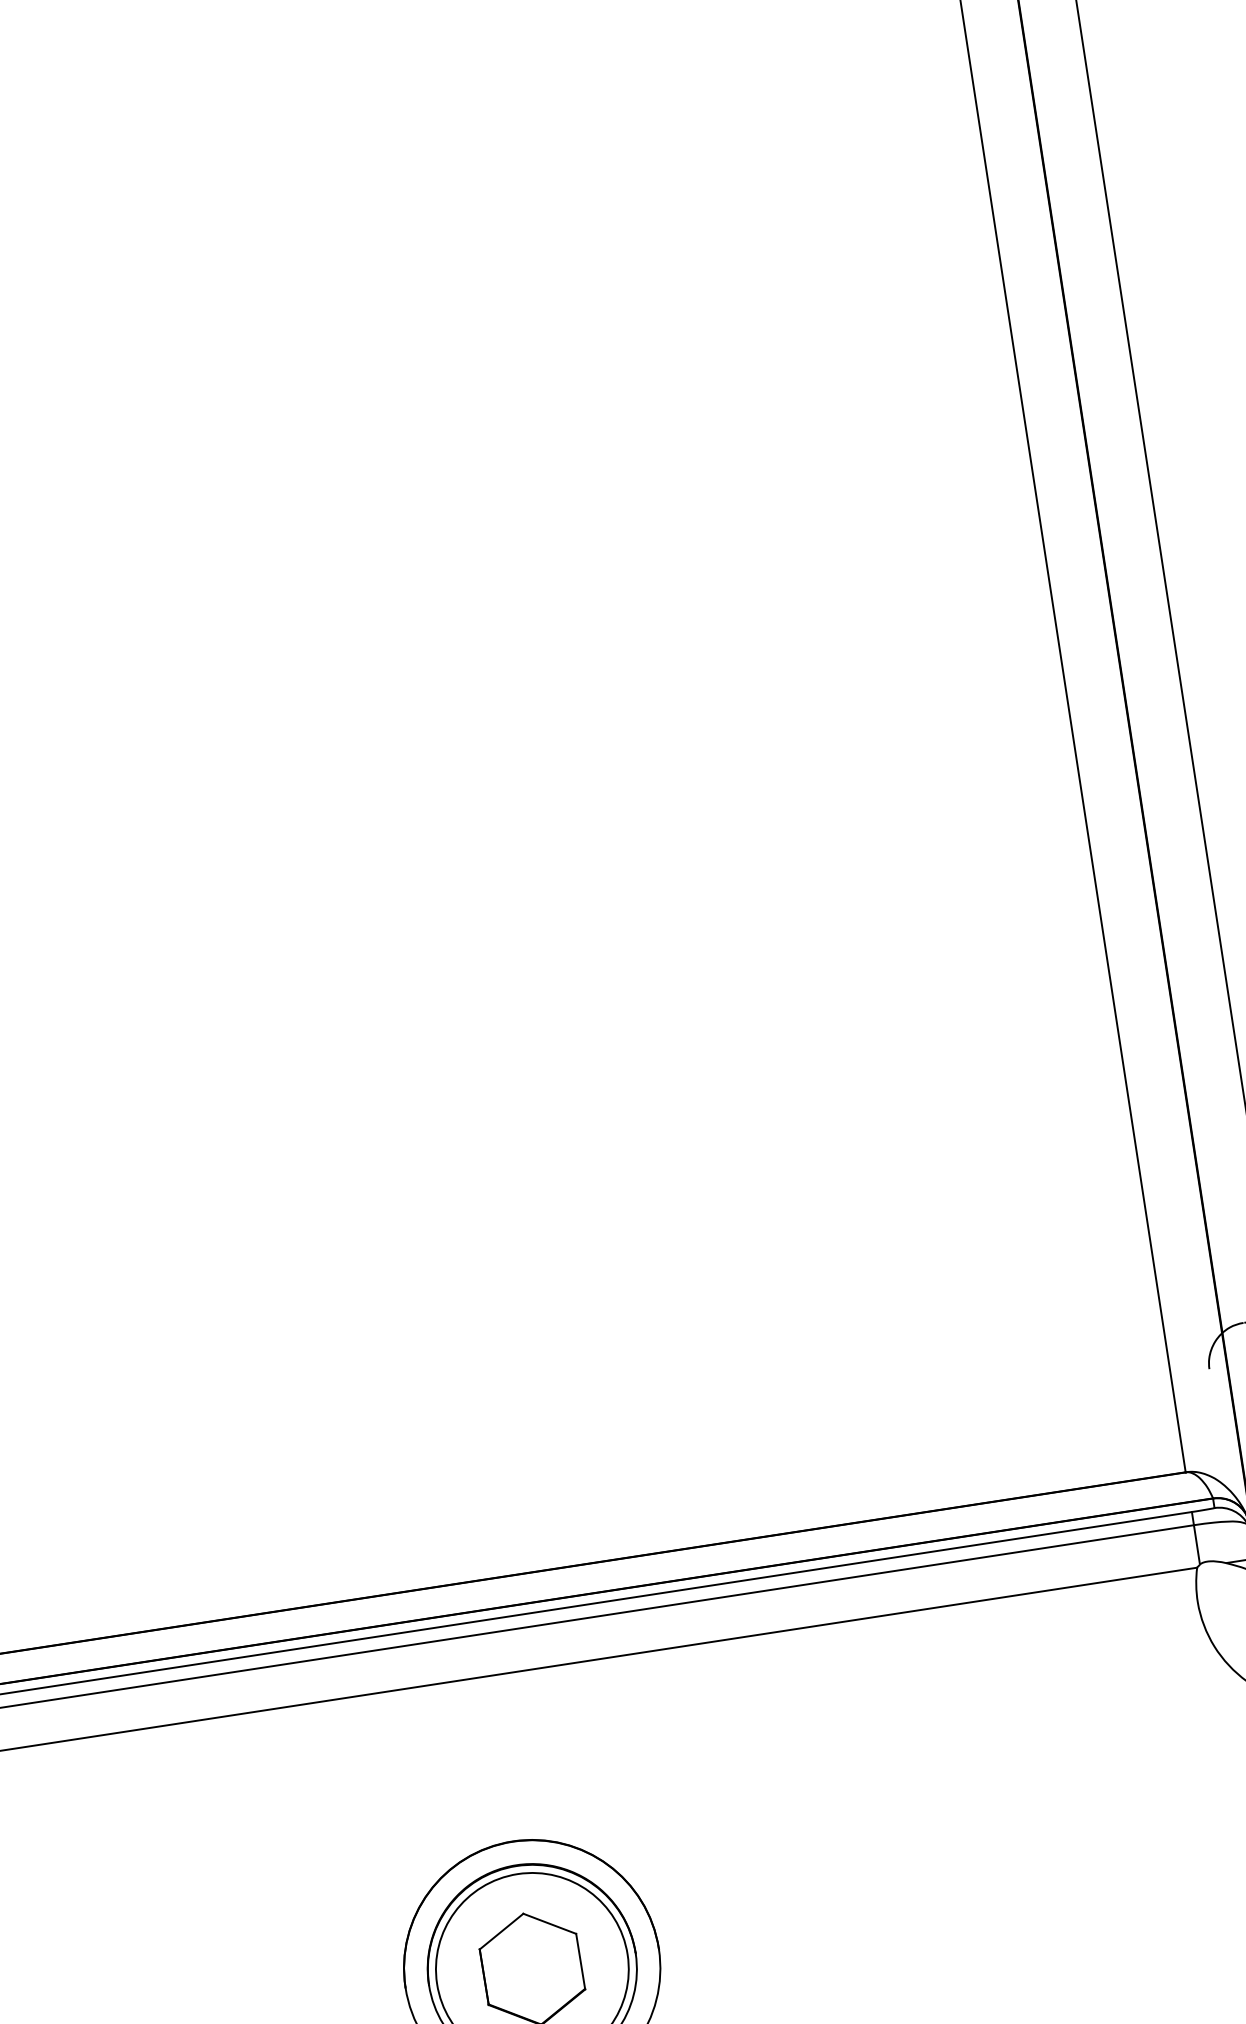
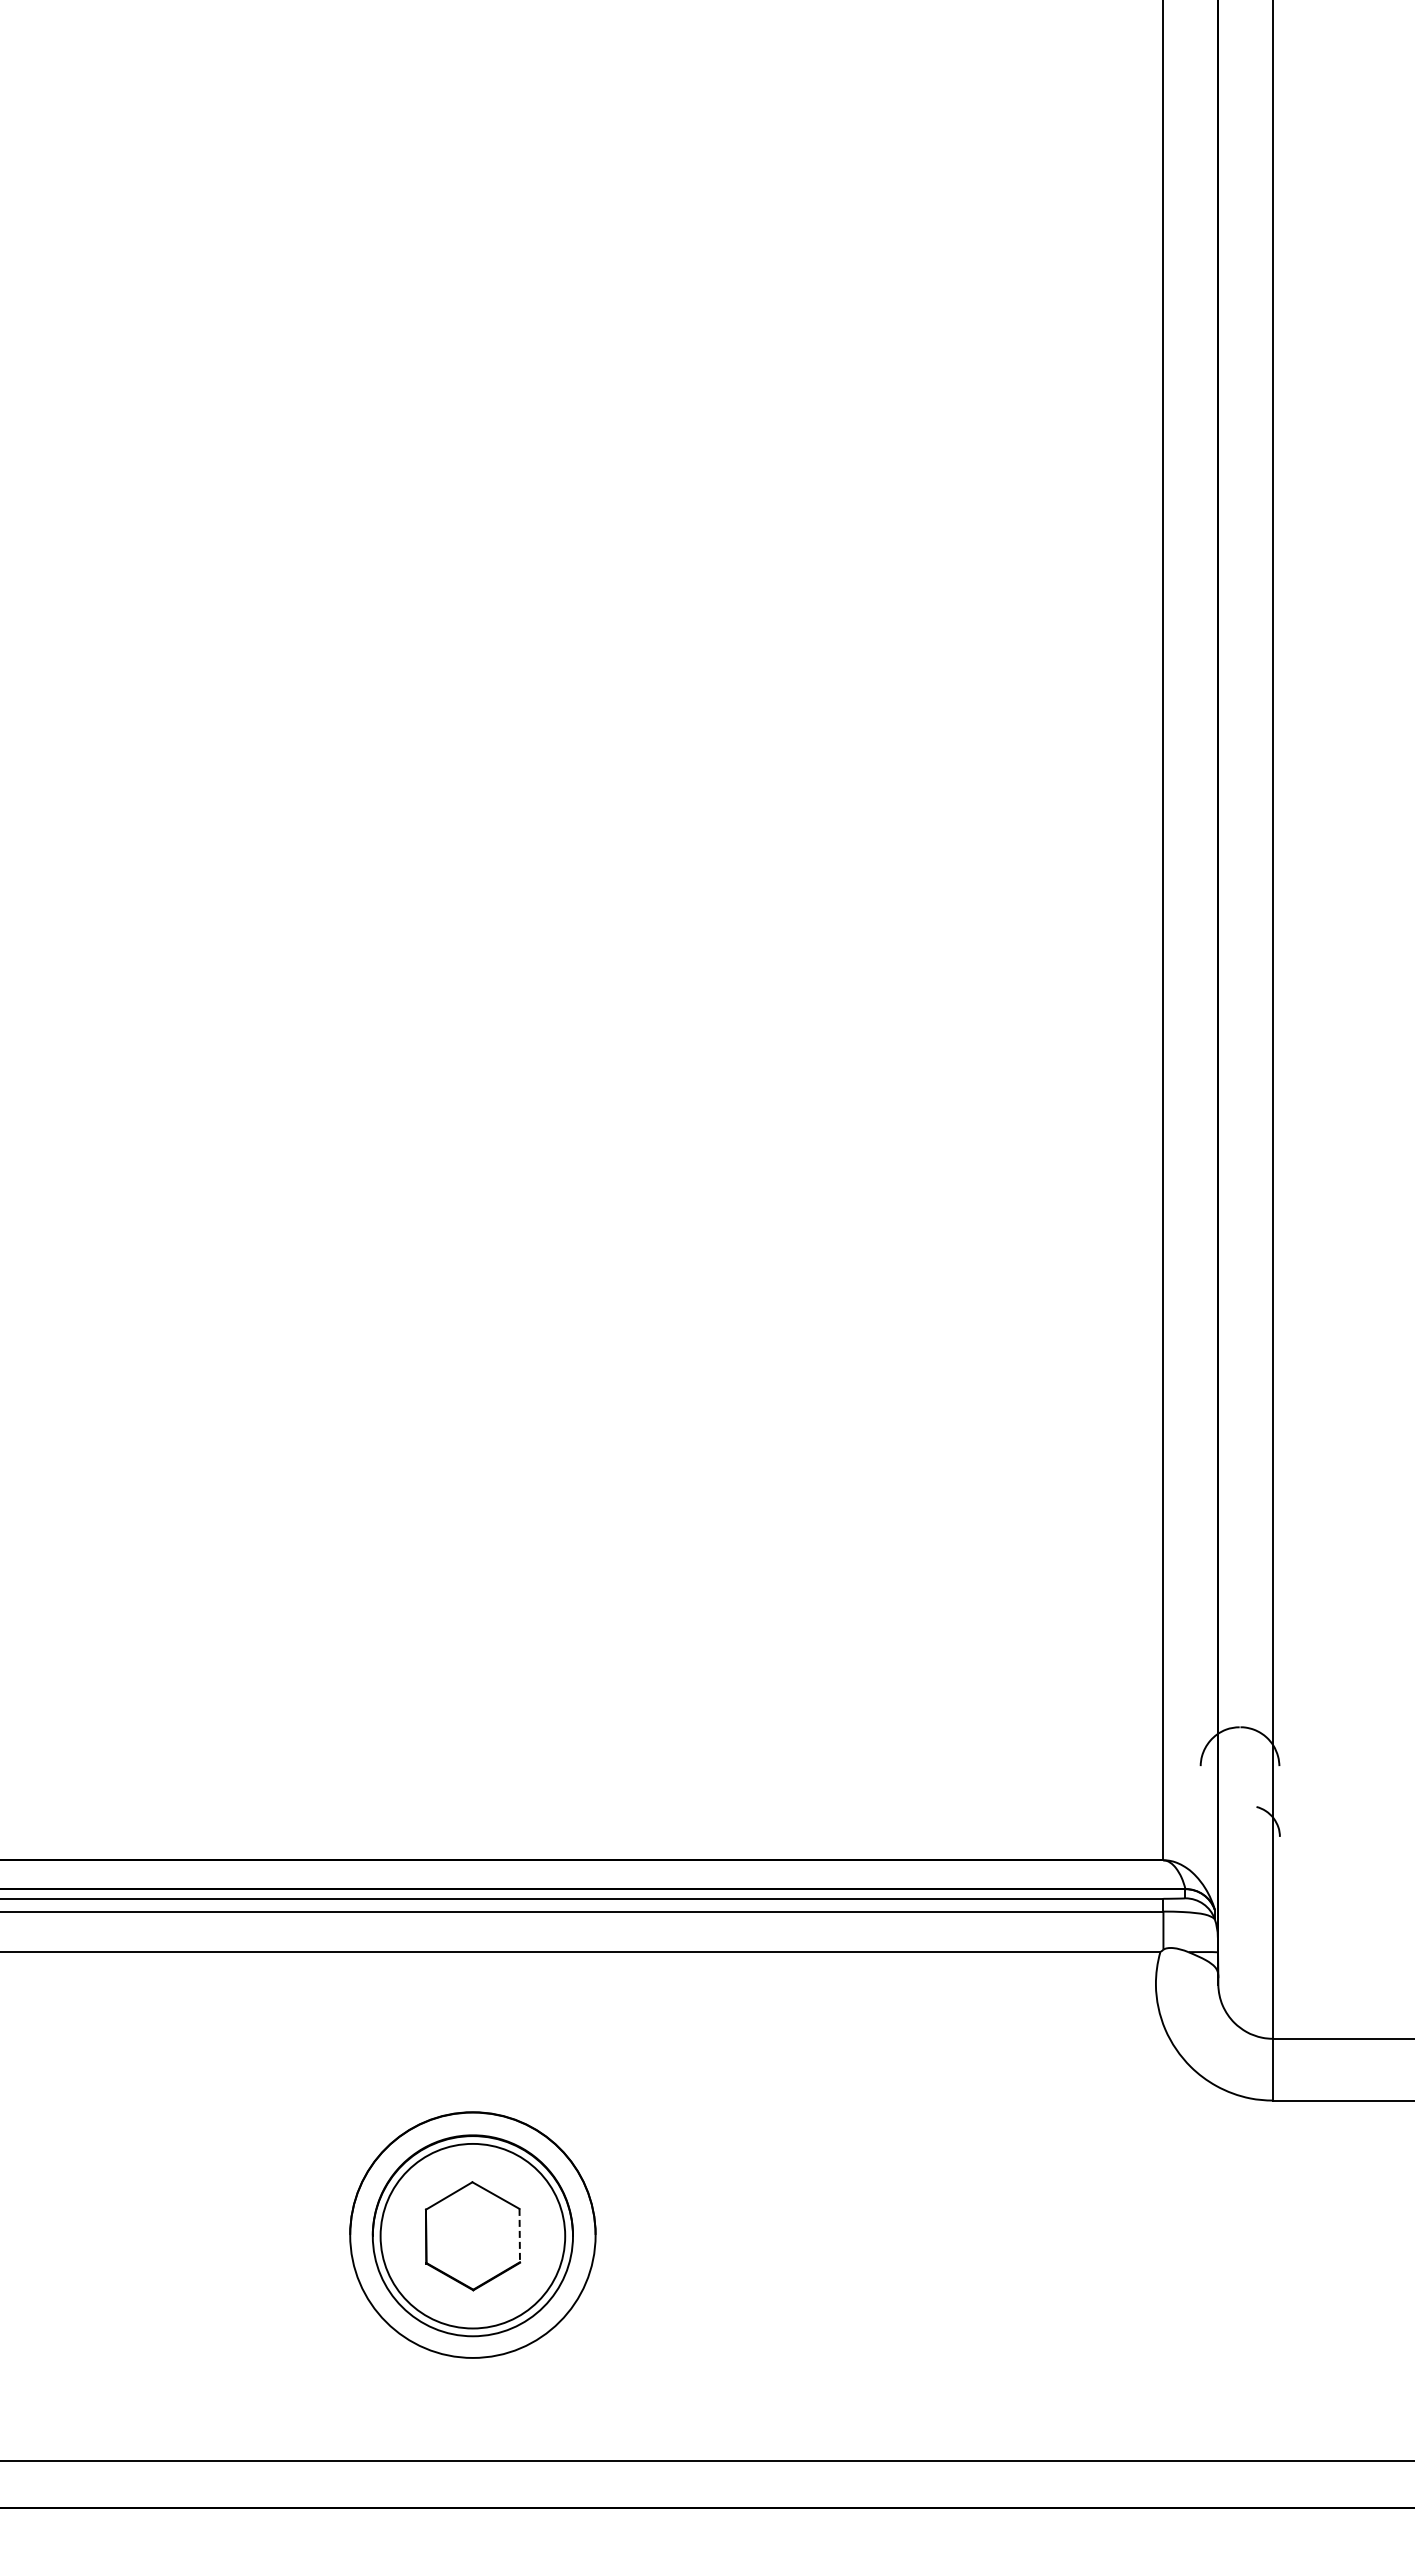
line: (580, 1961) -> (519, 2235), solid -> dashed

